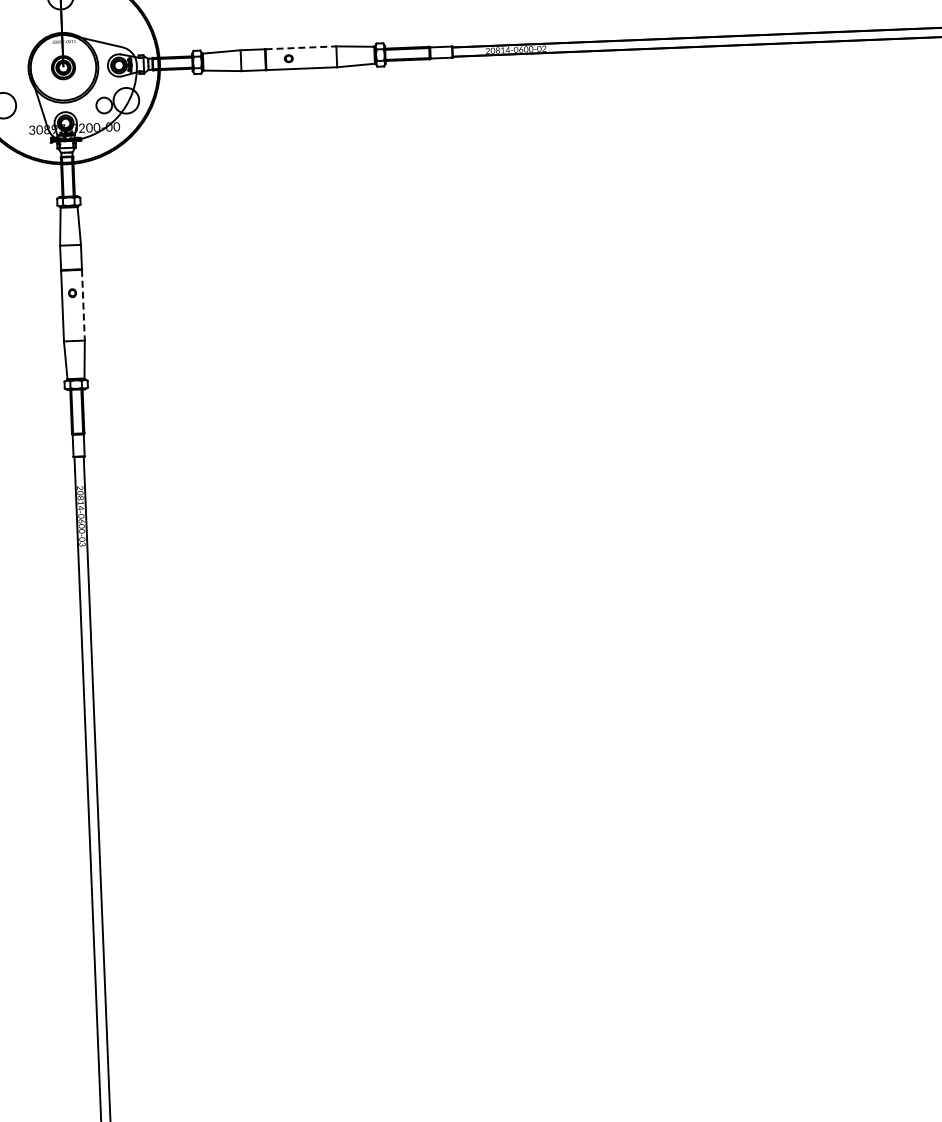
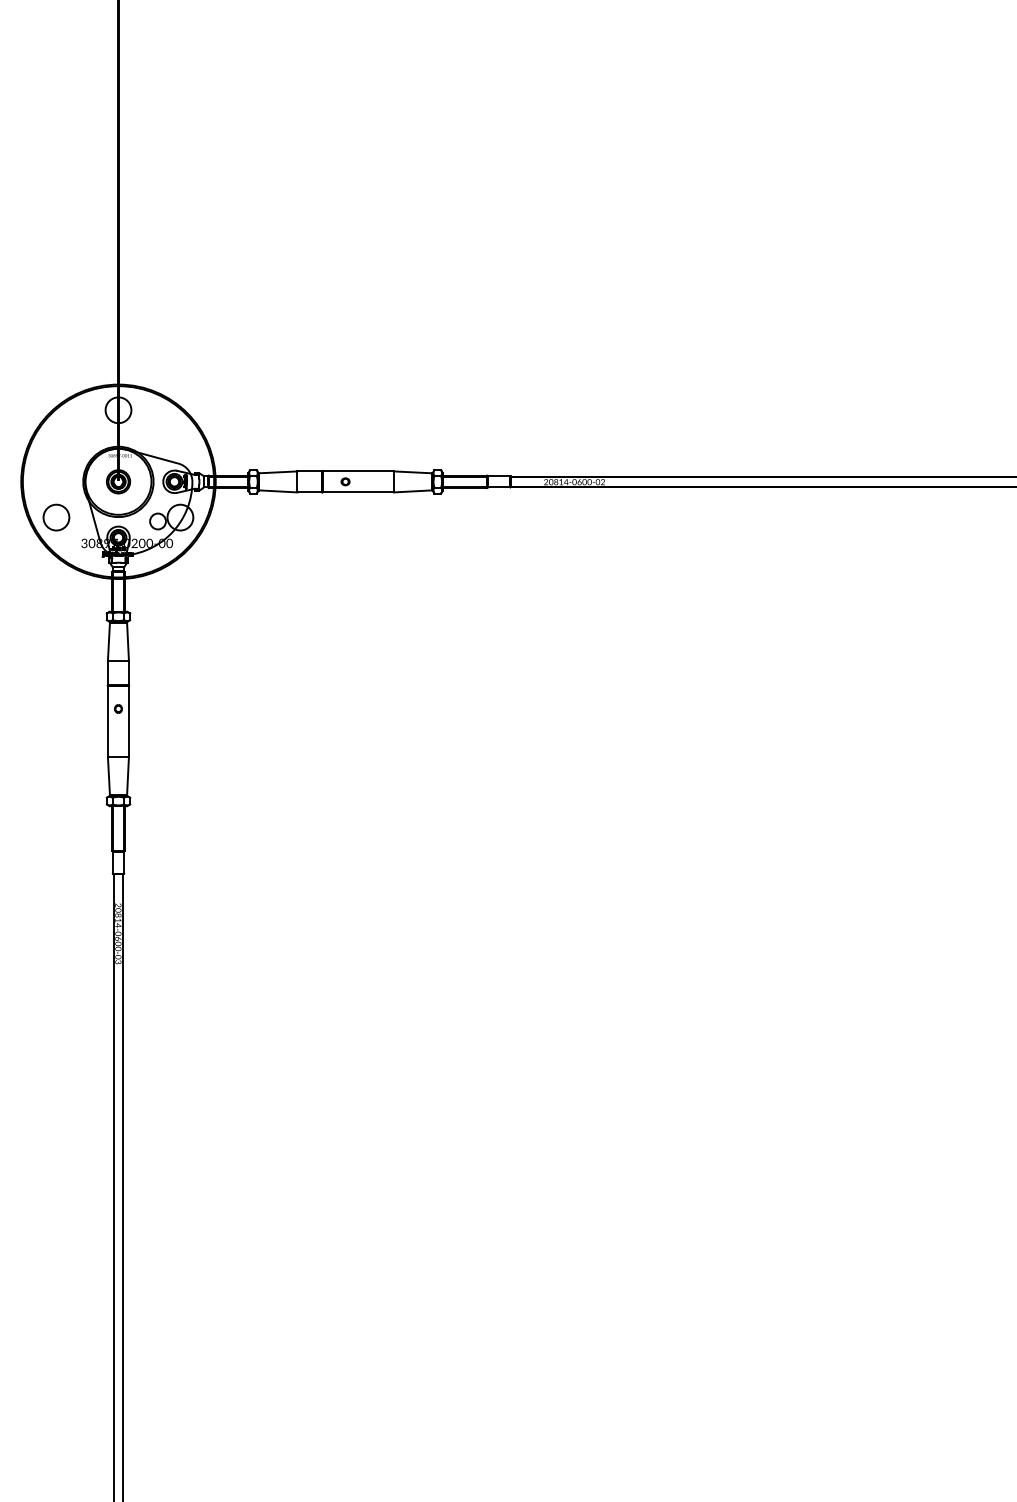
line: (301, 47) -> (358, 471), dashed -> solid
line: (82, 305) -> (128, 721), dashed -> solid

